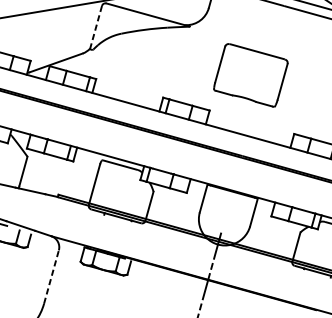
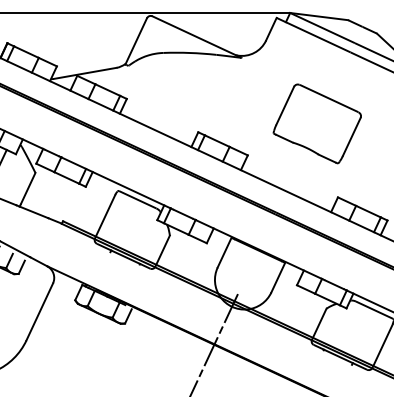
line: (96, 27) -> (136, 41), dashed -> solid
part: (249, 75) -> (316, 123), moved
line: (51, 276) -> (39, 311), dashed -> solid

